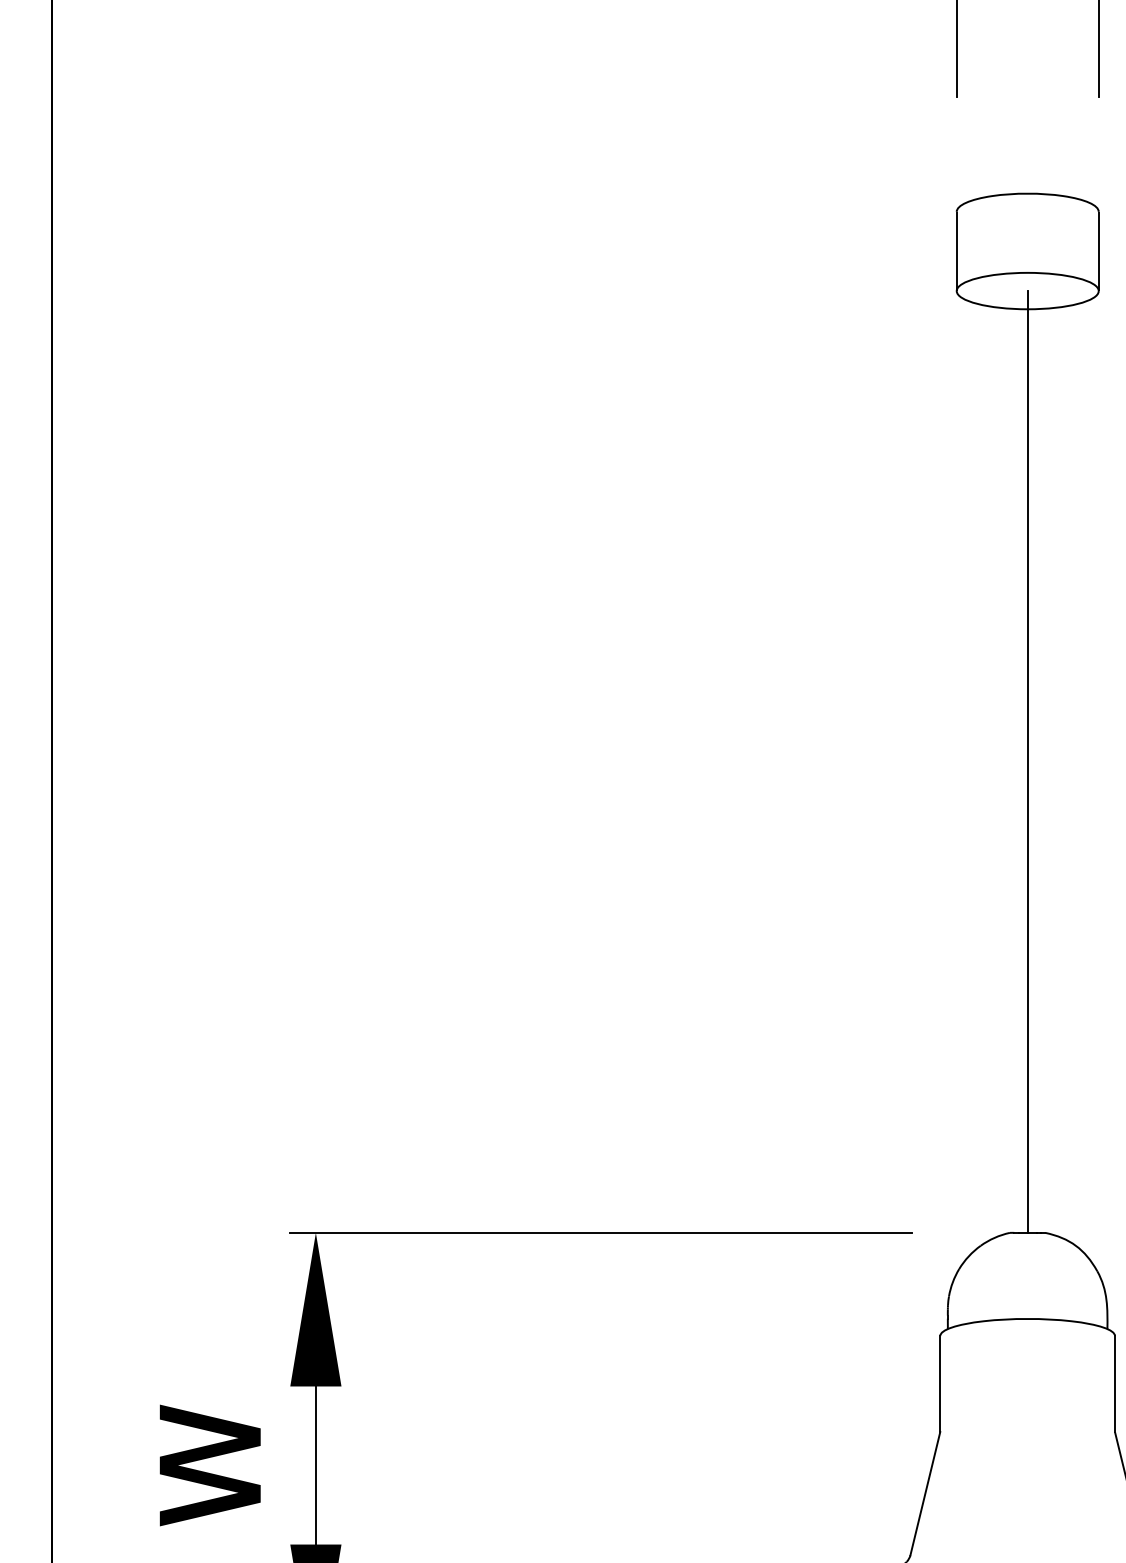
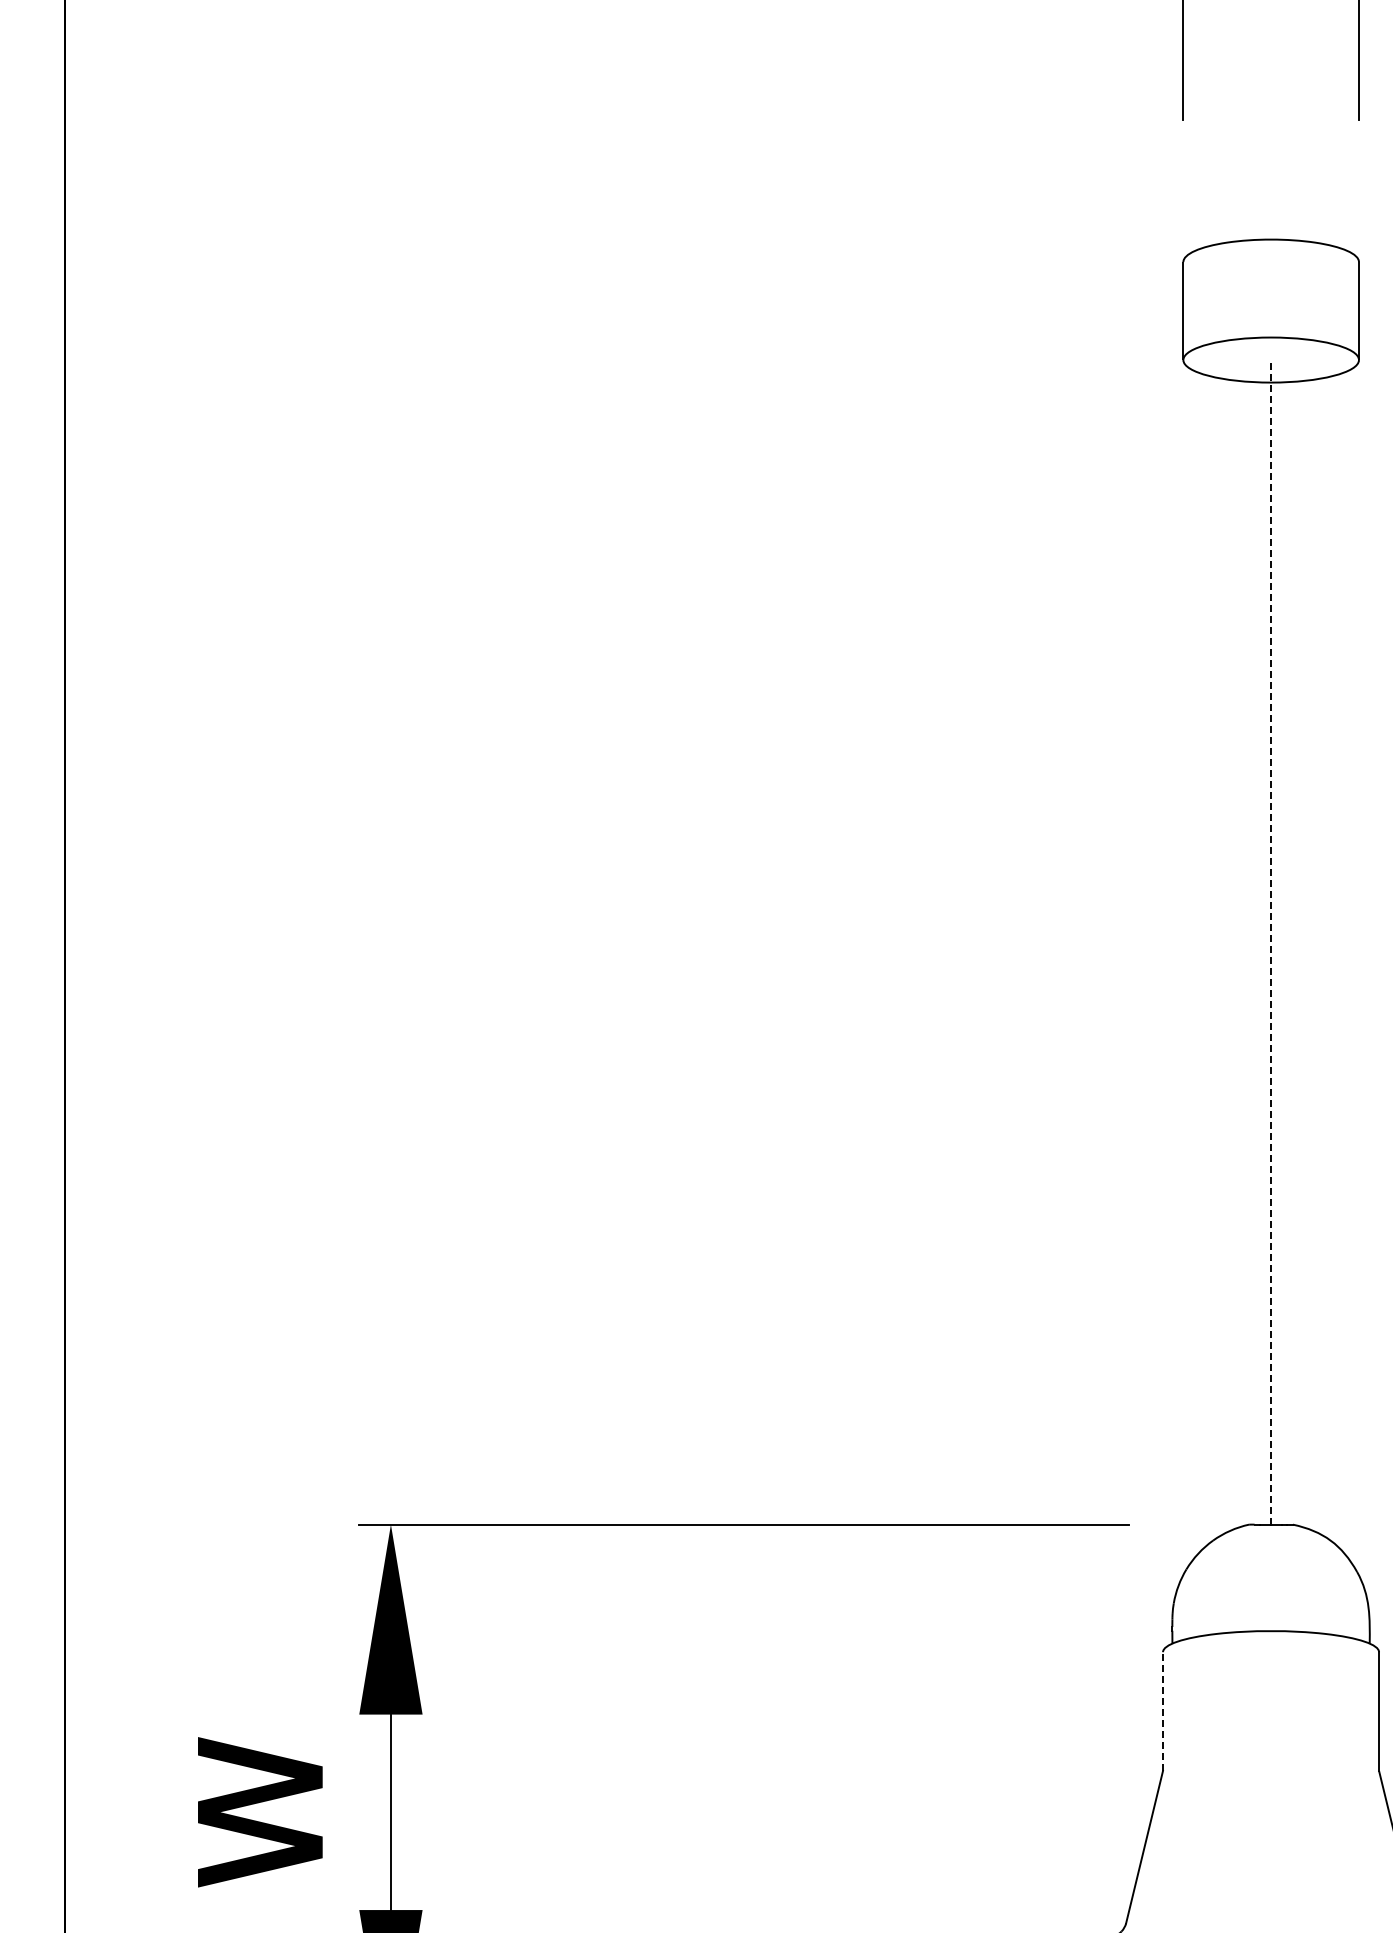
line: (1028, 761) -> (1271, 941), solid -> dashed
line: (940, 1383) -> (1163, 1711), solid -> dashed

